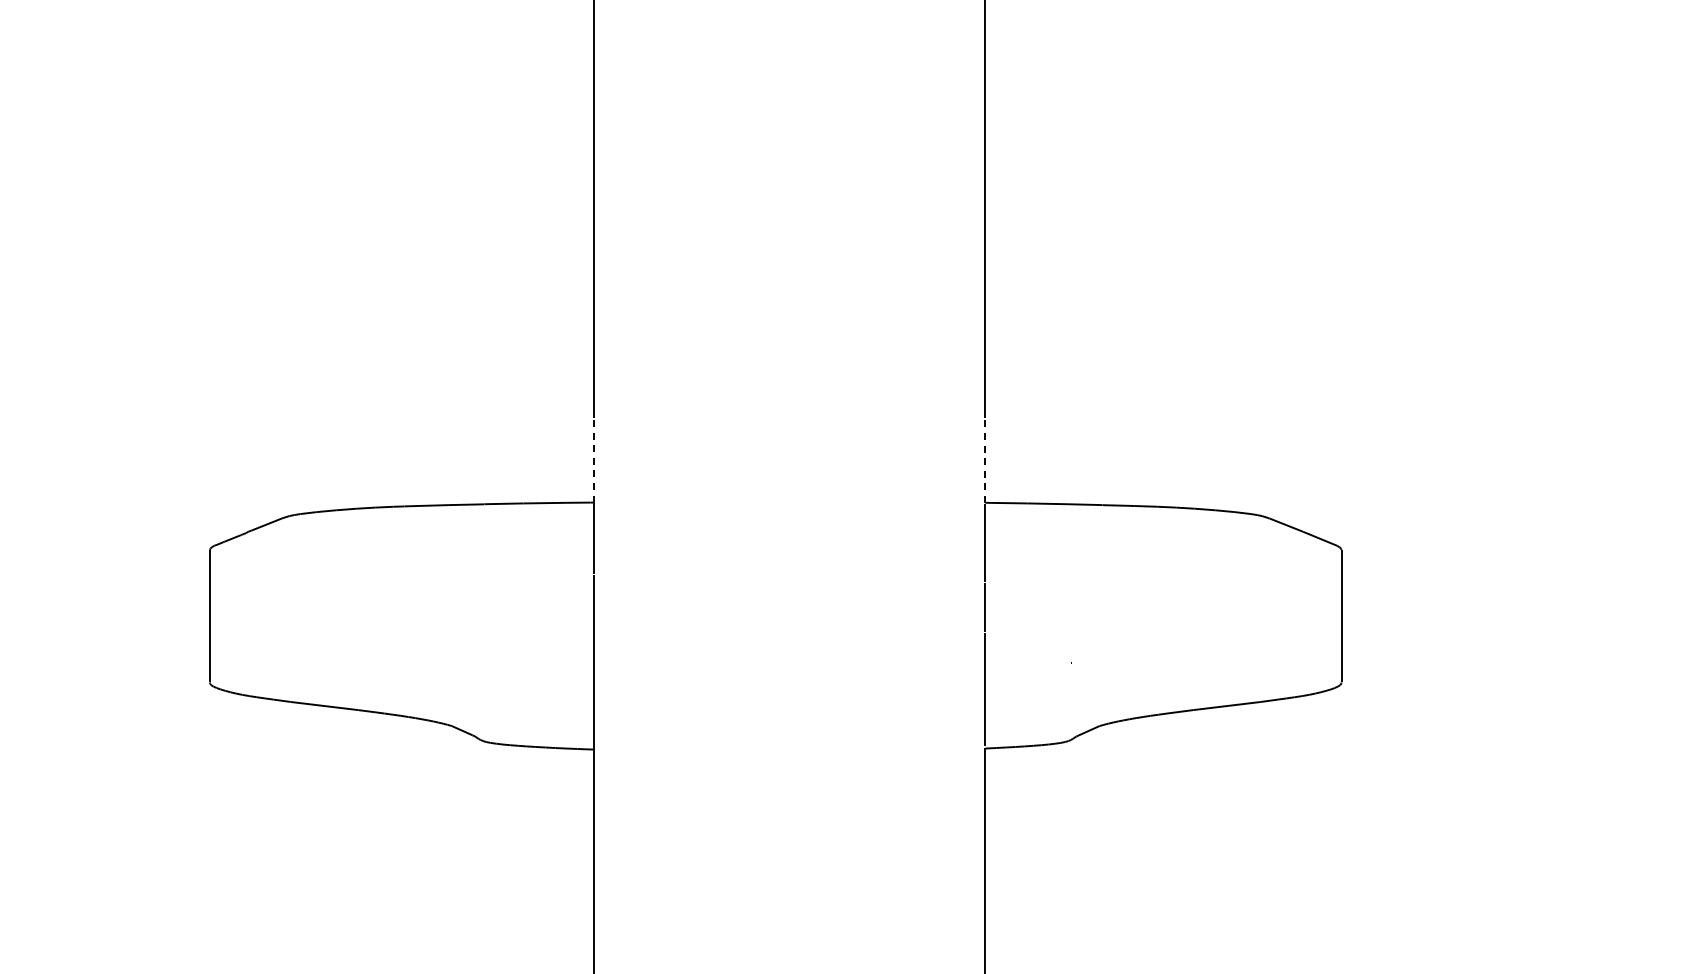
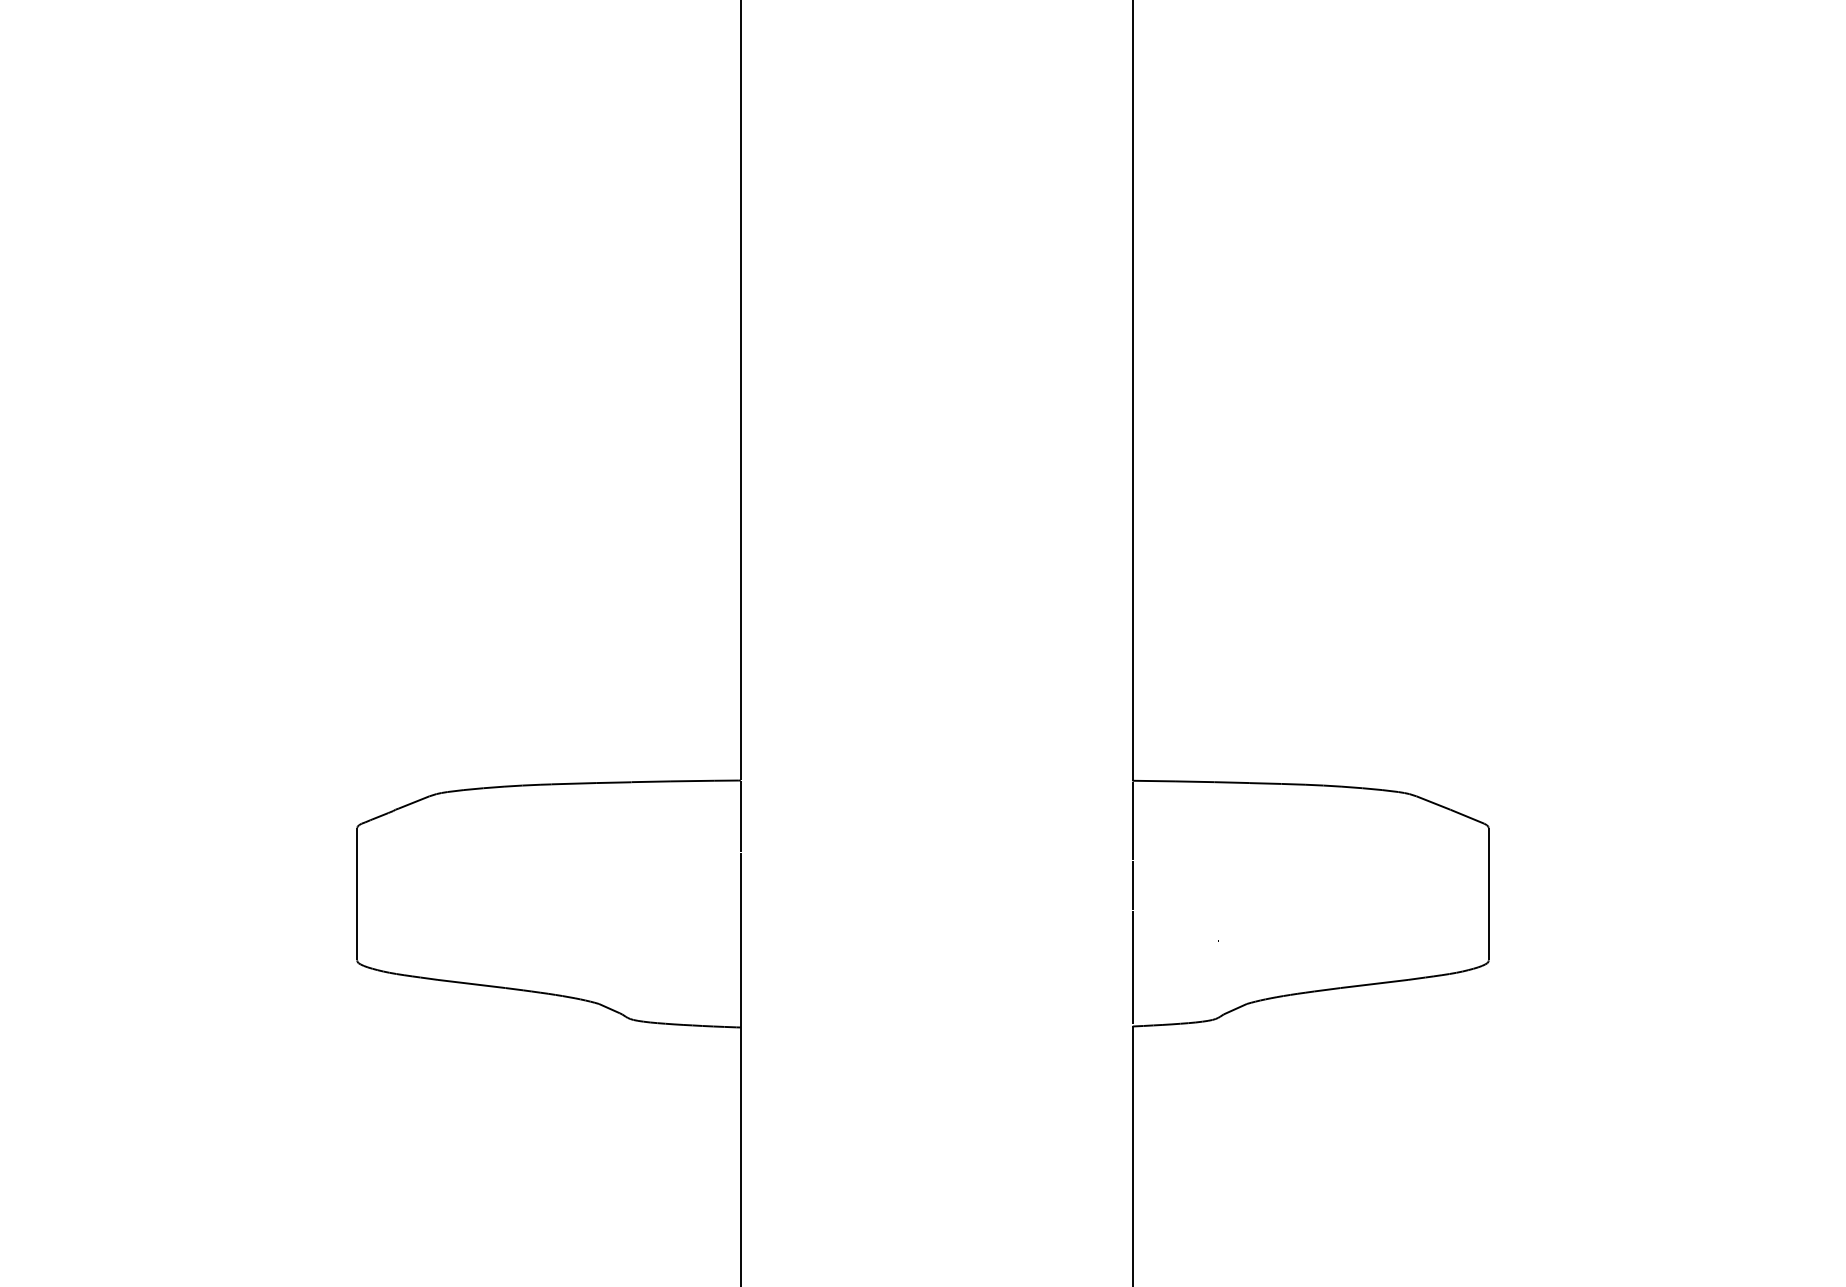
line: (593, 459) -> (740, 737), dashed -> solid
line: (985, 459) -> (1132, 737), dashed -> solid

